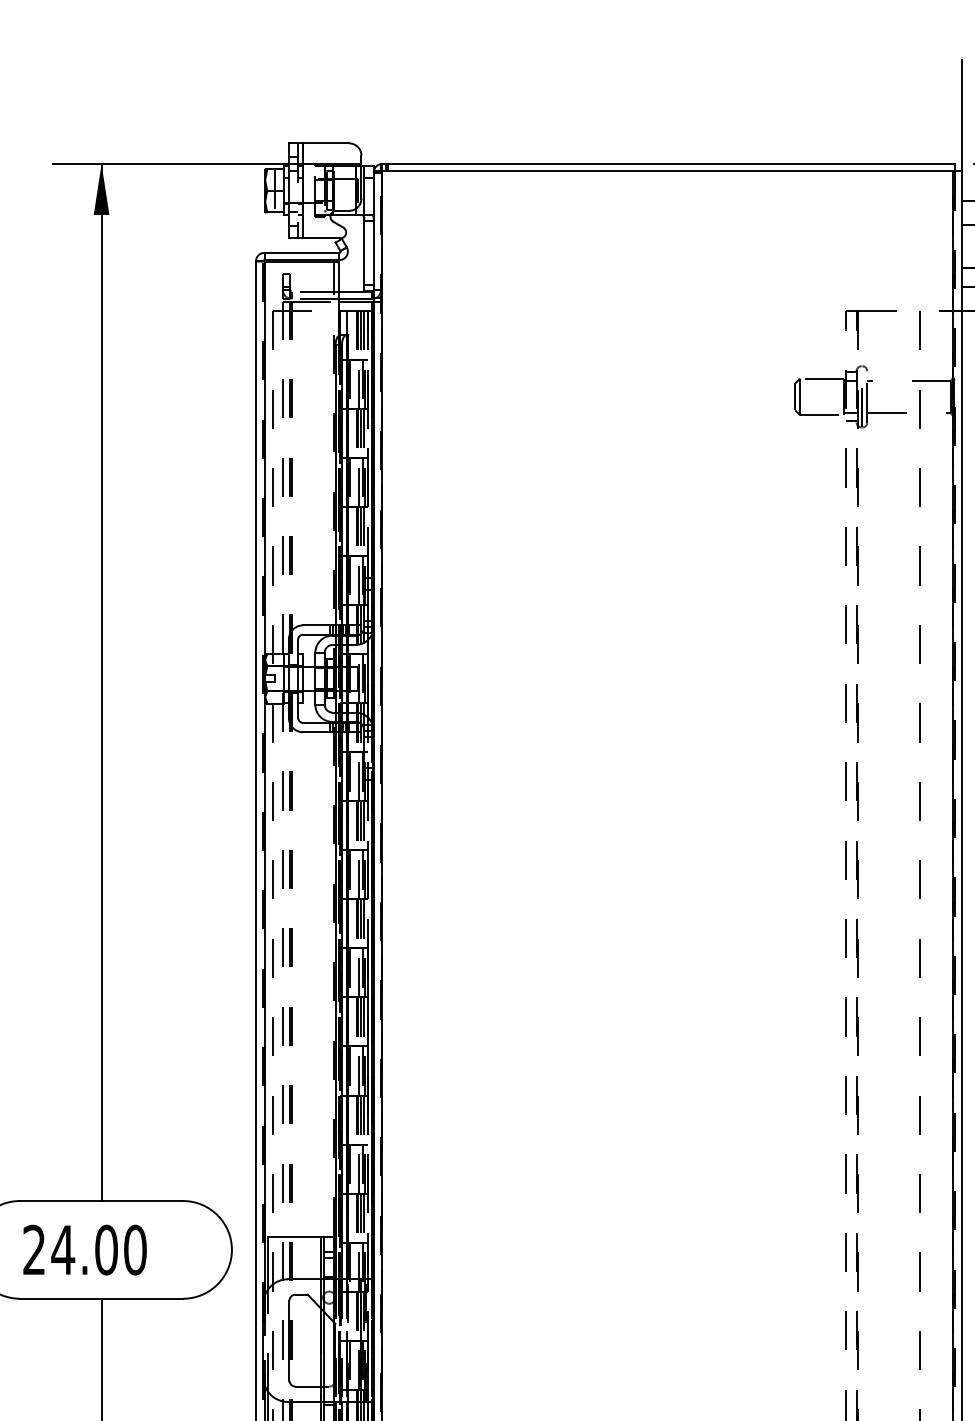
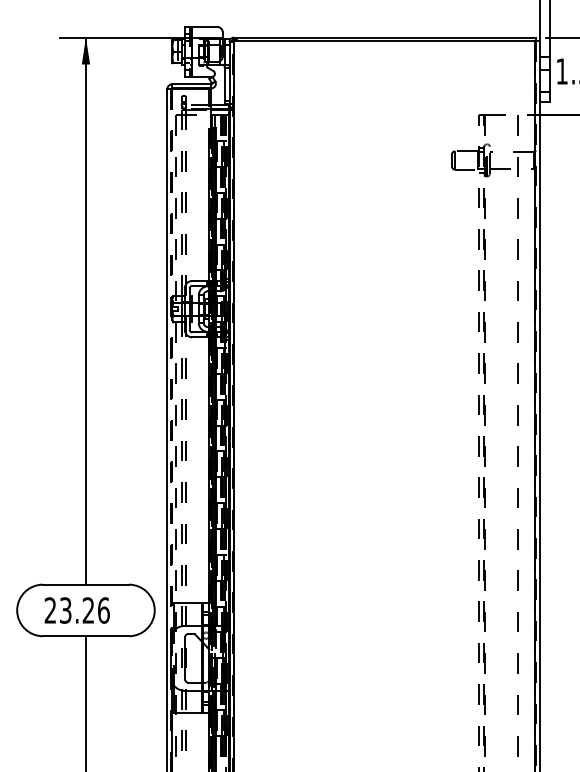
line: (263, 779) -> (171, 362), solid -> dashed
text: (98, 1249) -> (84, 610), 24.00 -> 23.26

